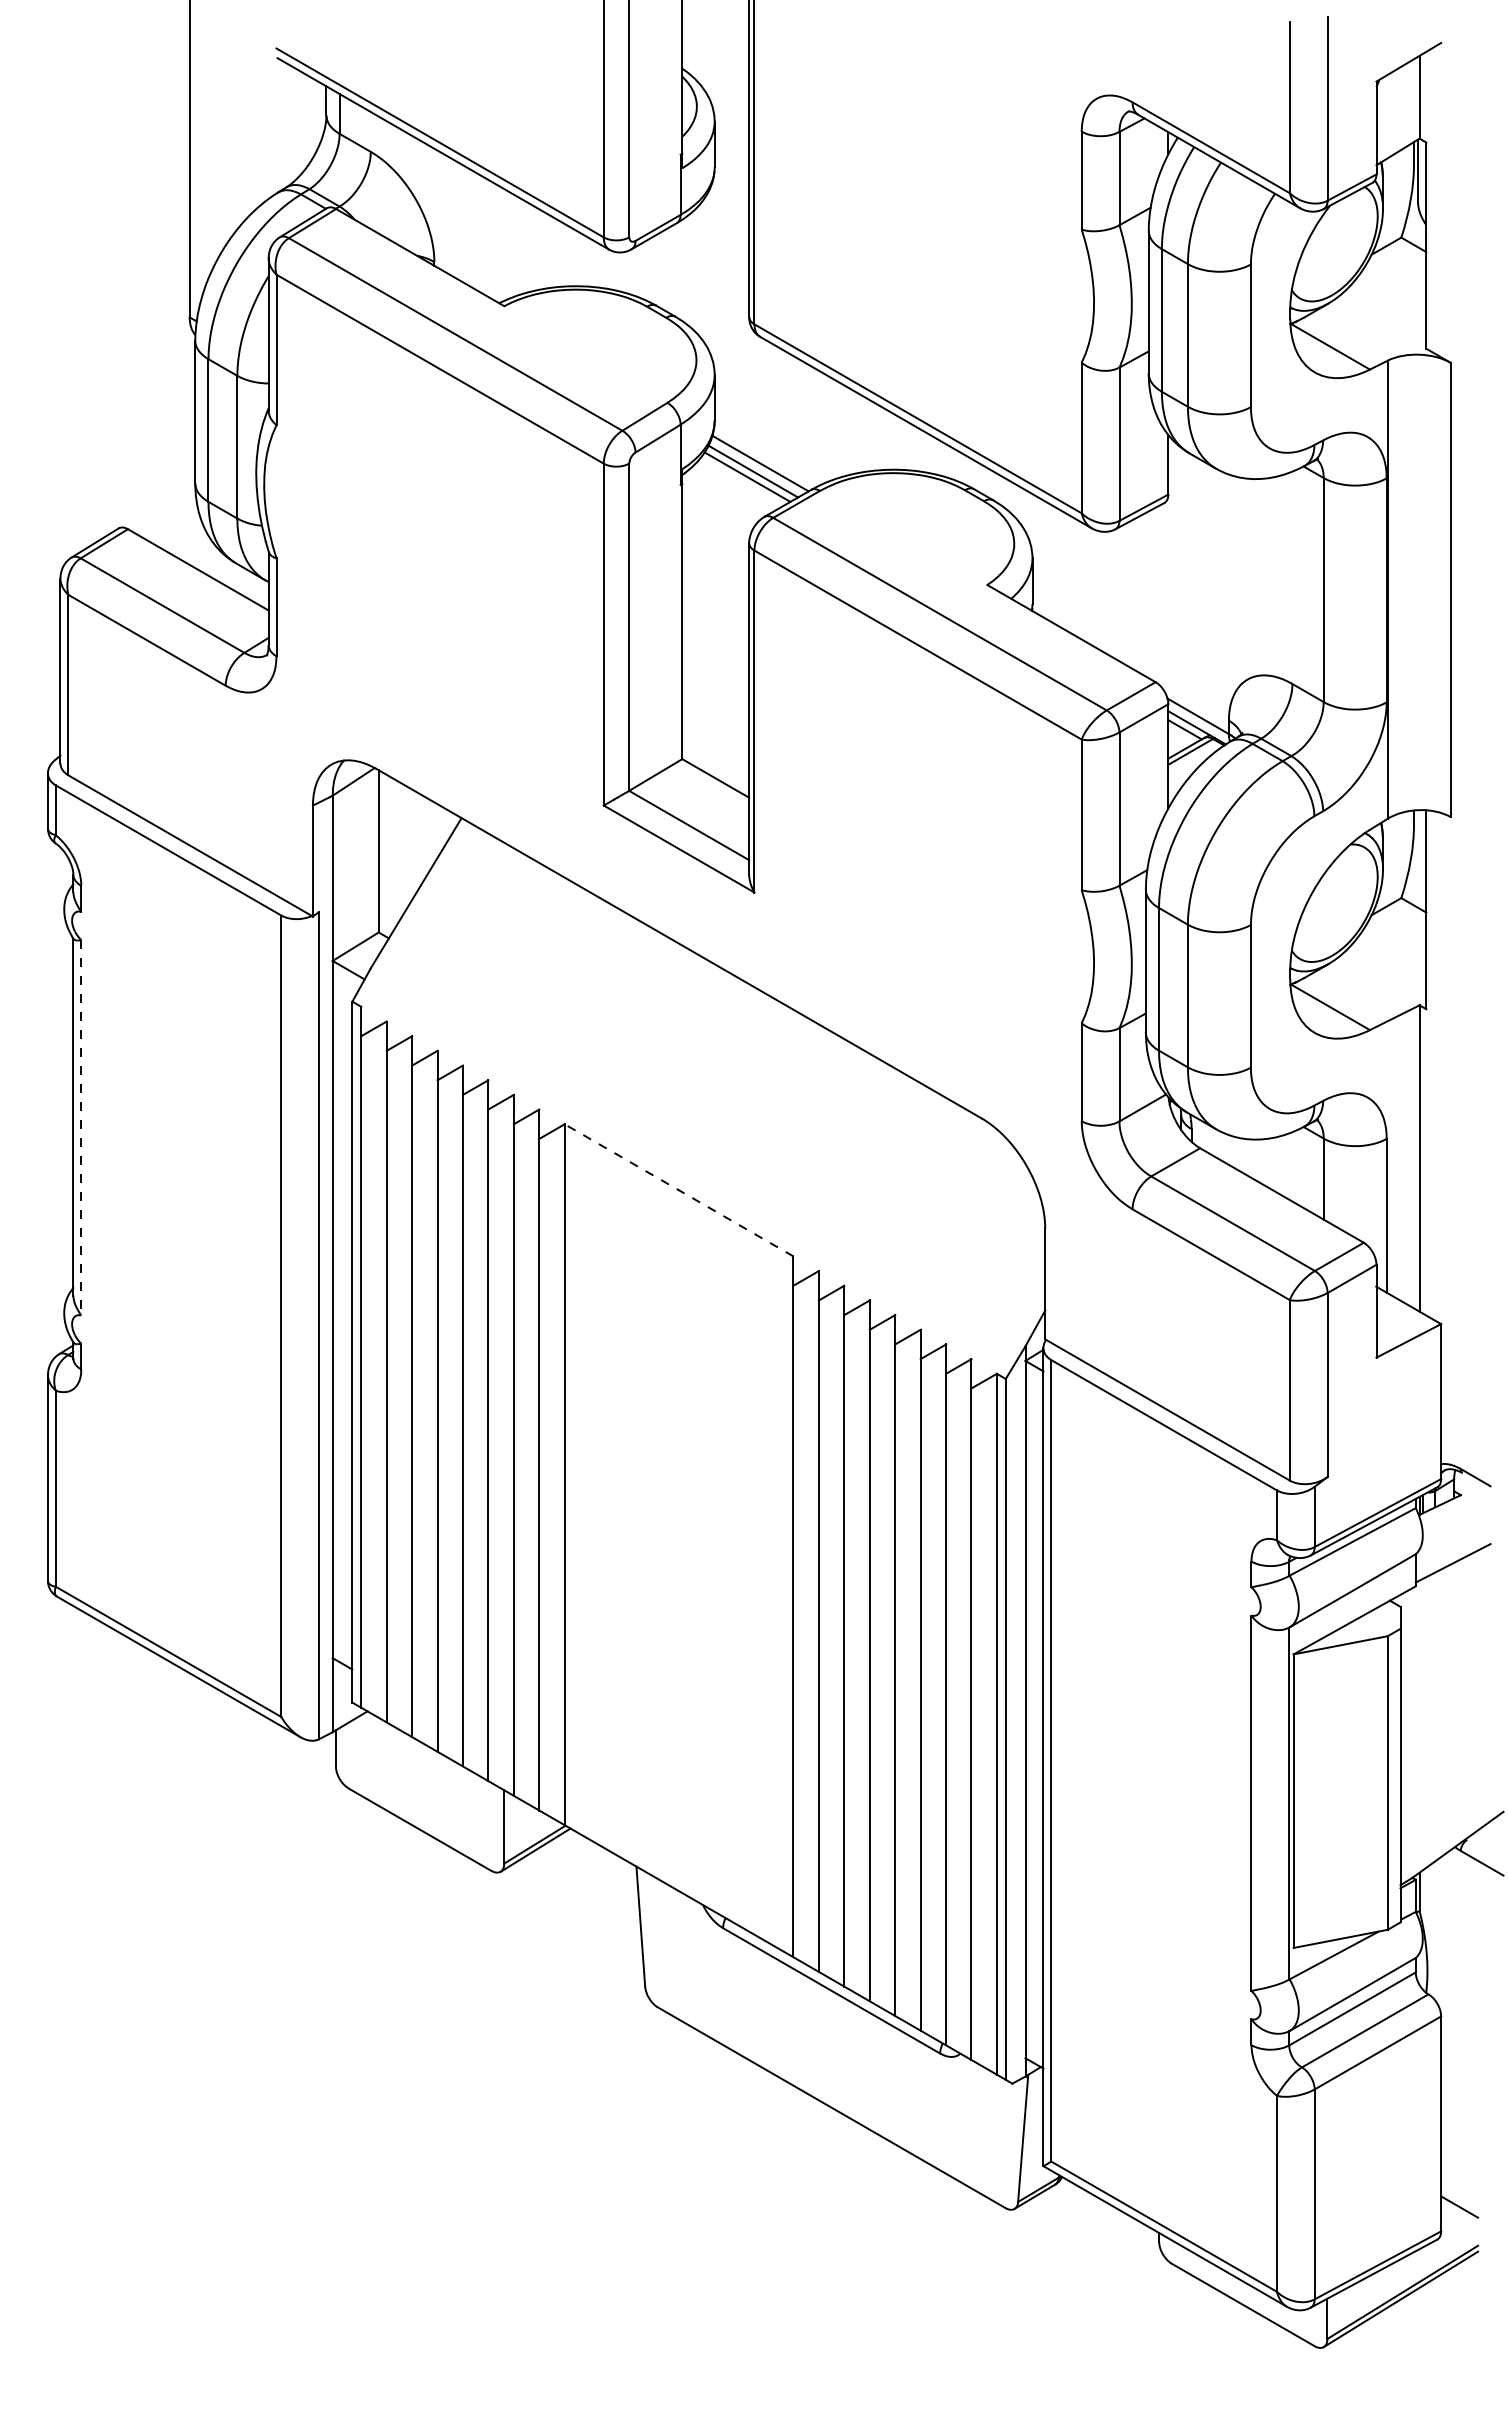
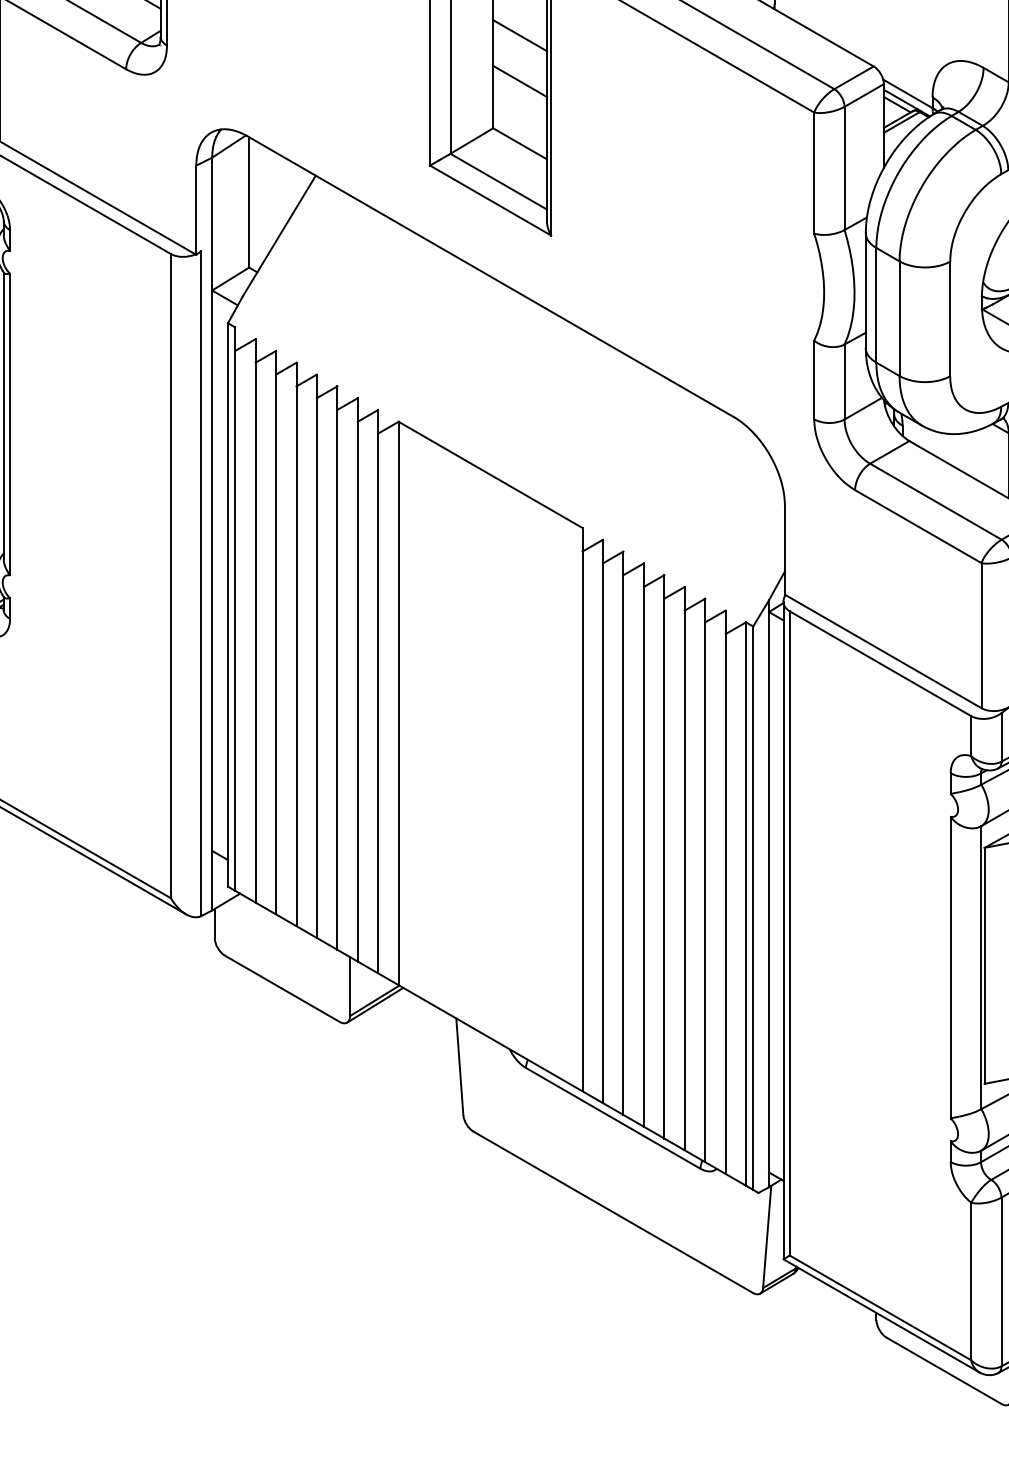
line: (715, 643) -> (519, 35), added
line: (715, 700) -> (519, 81), added
line: (81, 1127) -> (10, 424), dashed -> solid
line: (678, 1190) -> (490, 475), dashed -> solid

